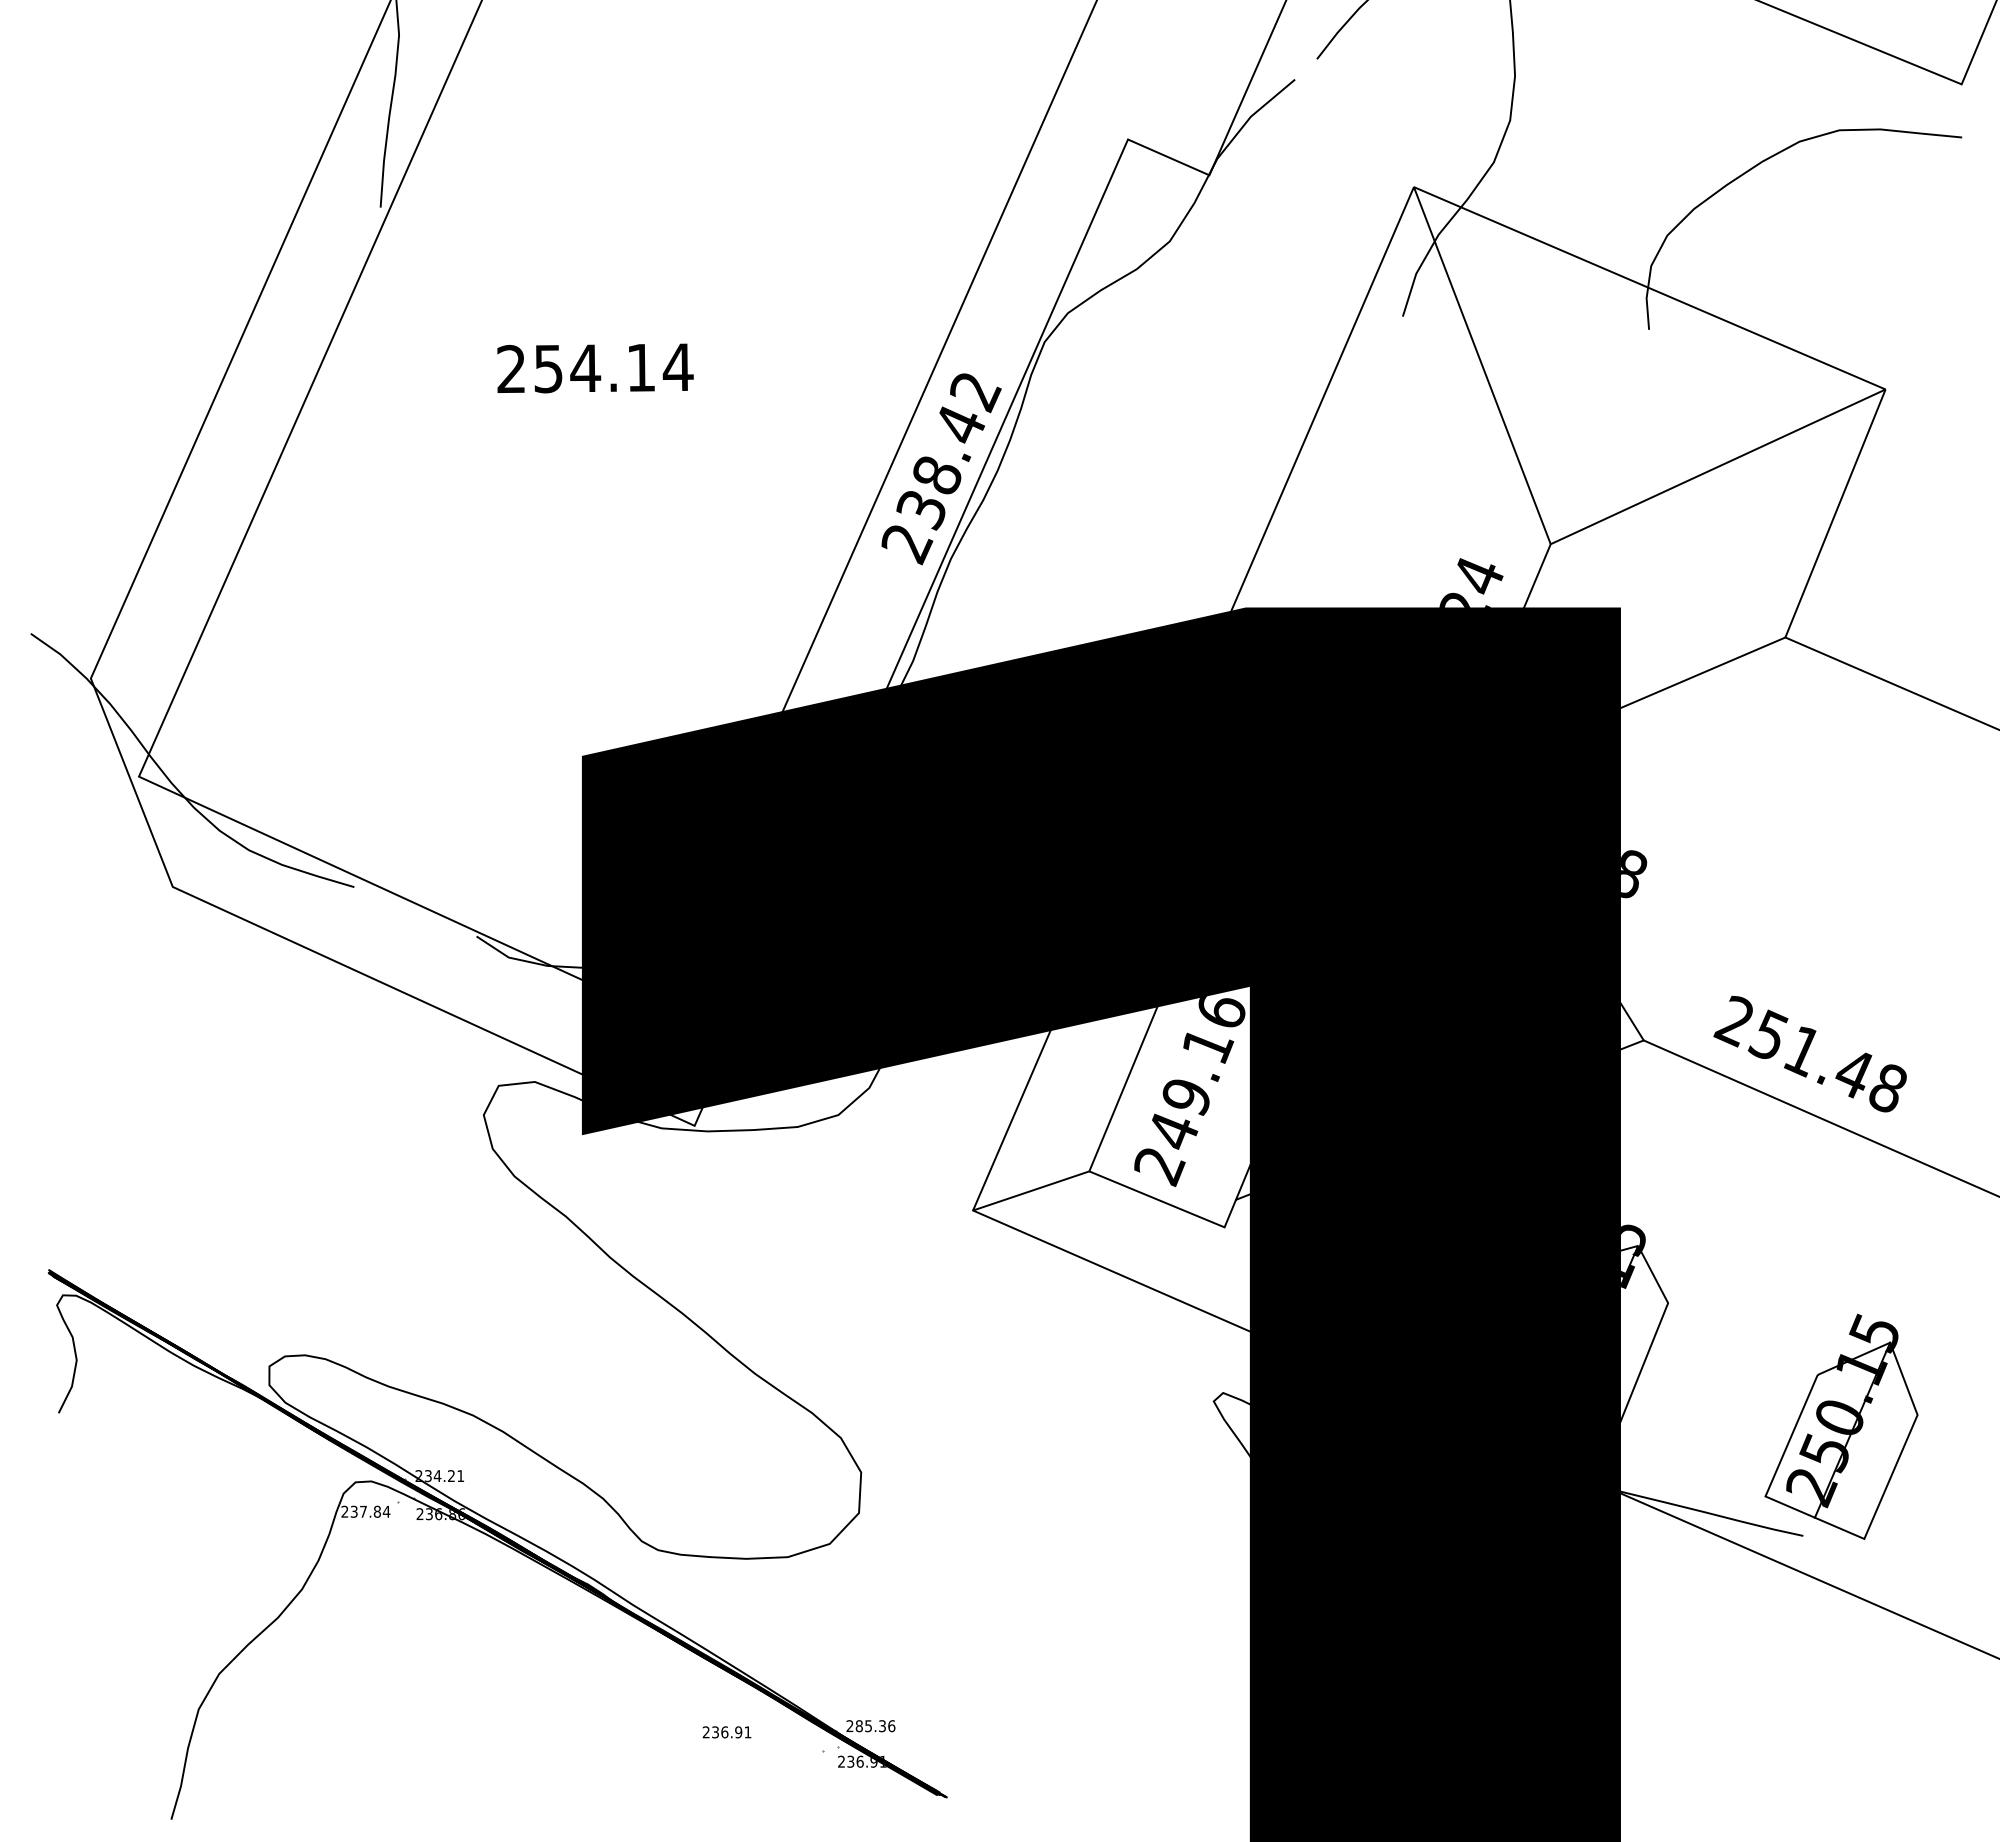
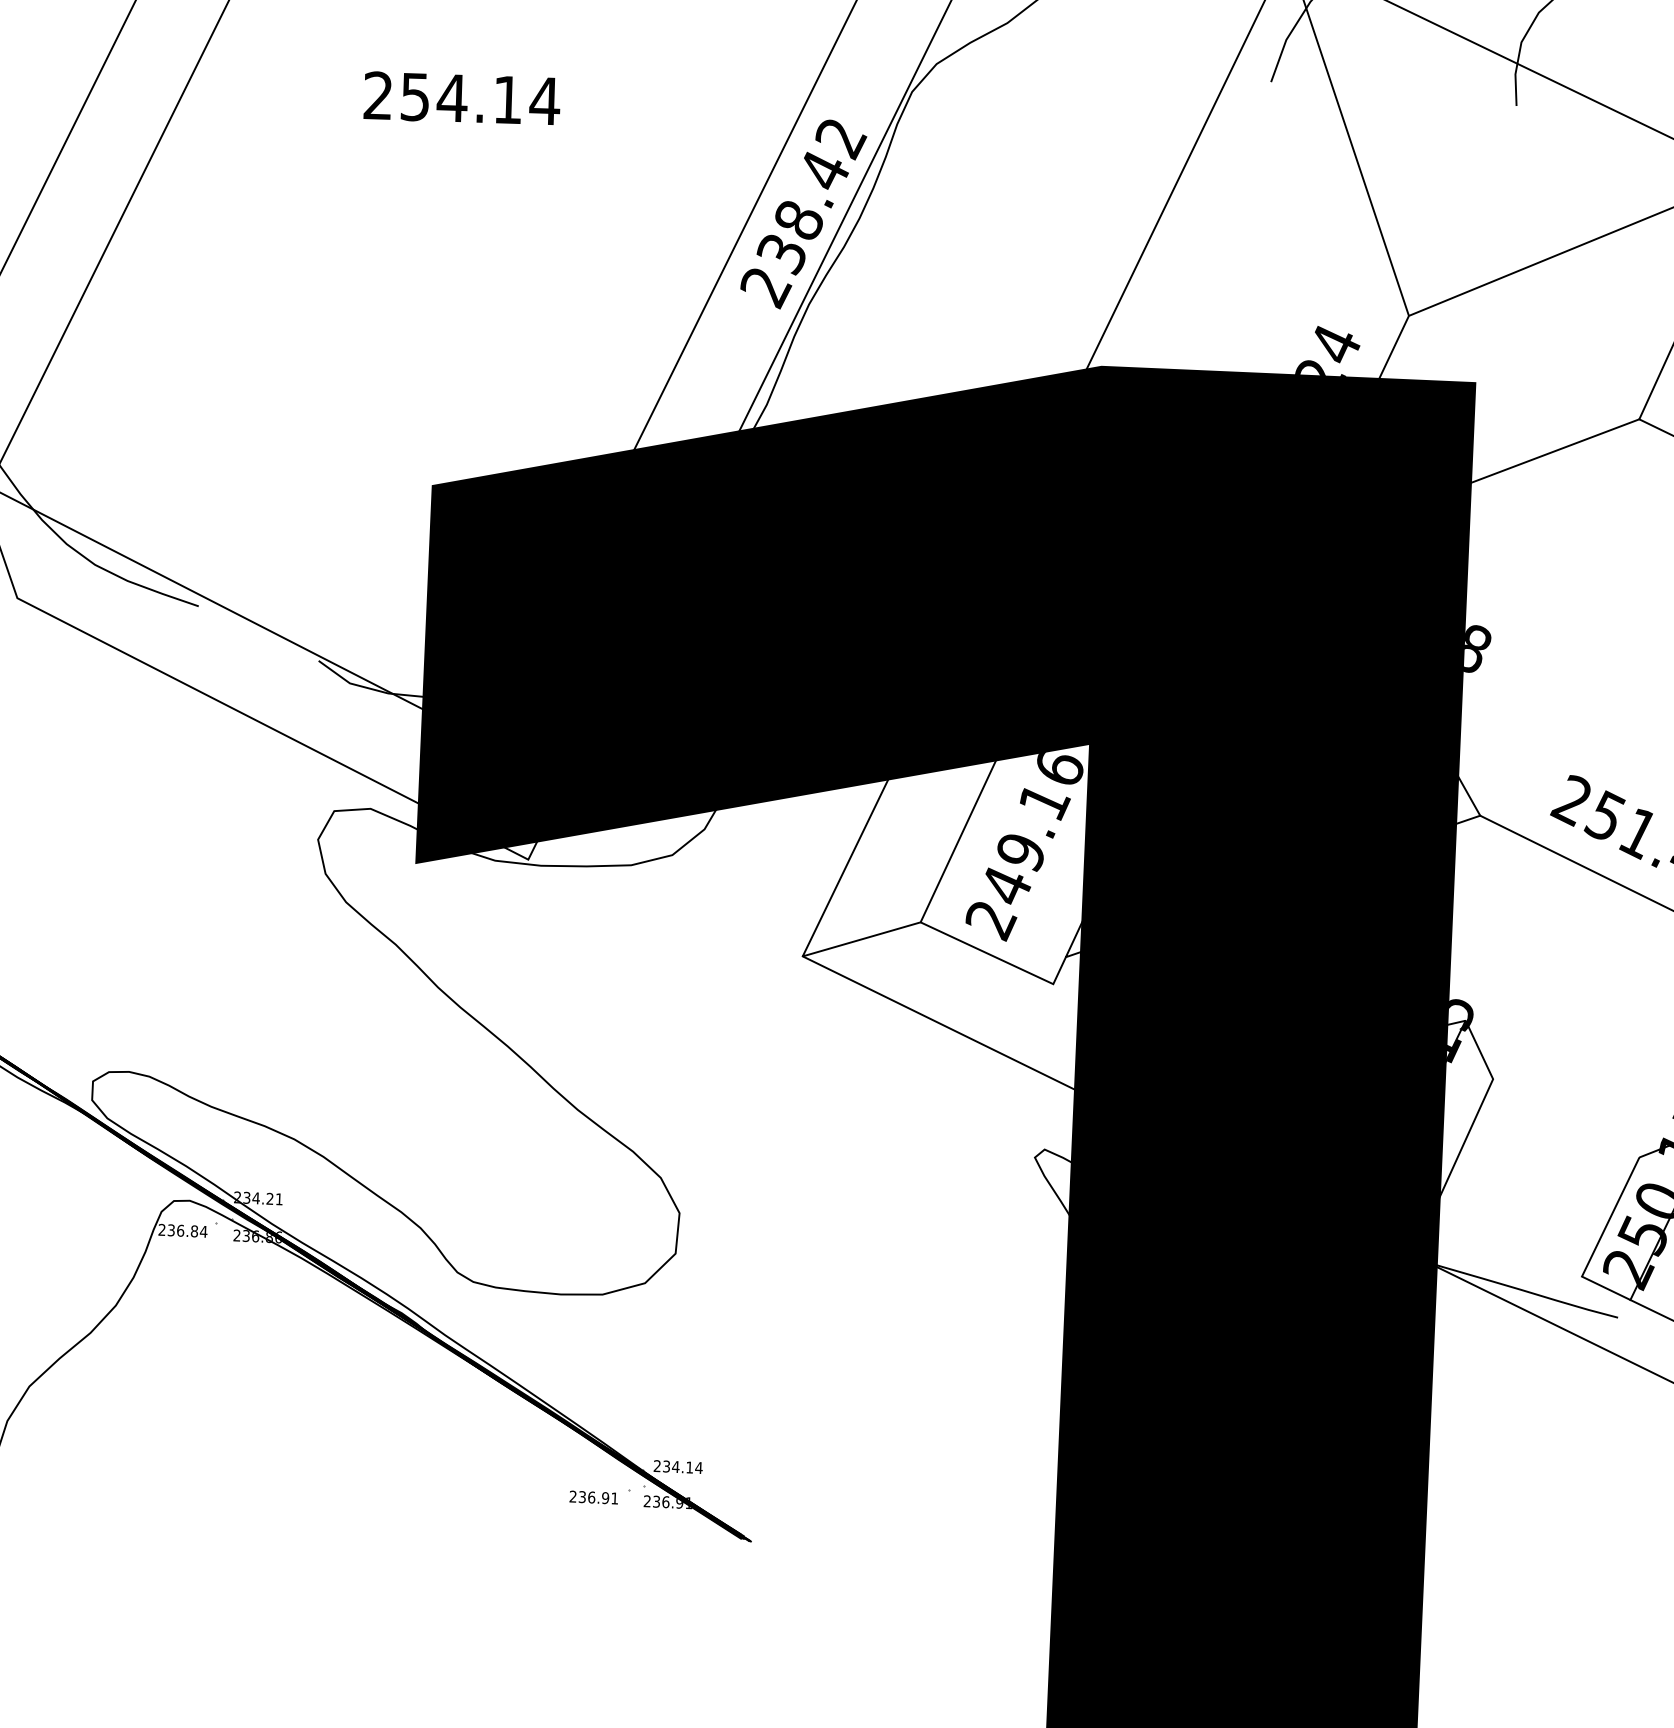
text: (363, 1511) -> (180, 1230), 237.84 -> 236.84
text: (875, 1726) -> (682, 1467), 285.36 -> 234.14
text: (726, 1732) -> (593, 1497), moved

